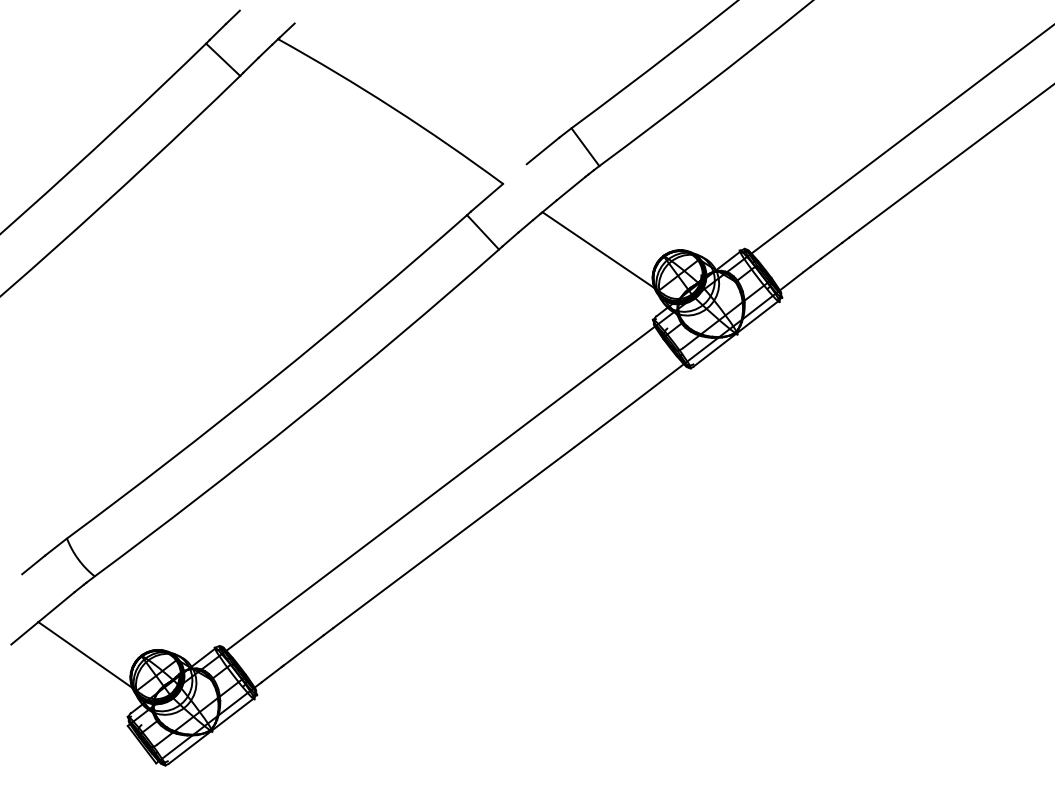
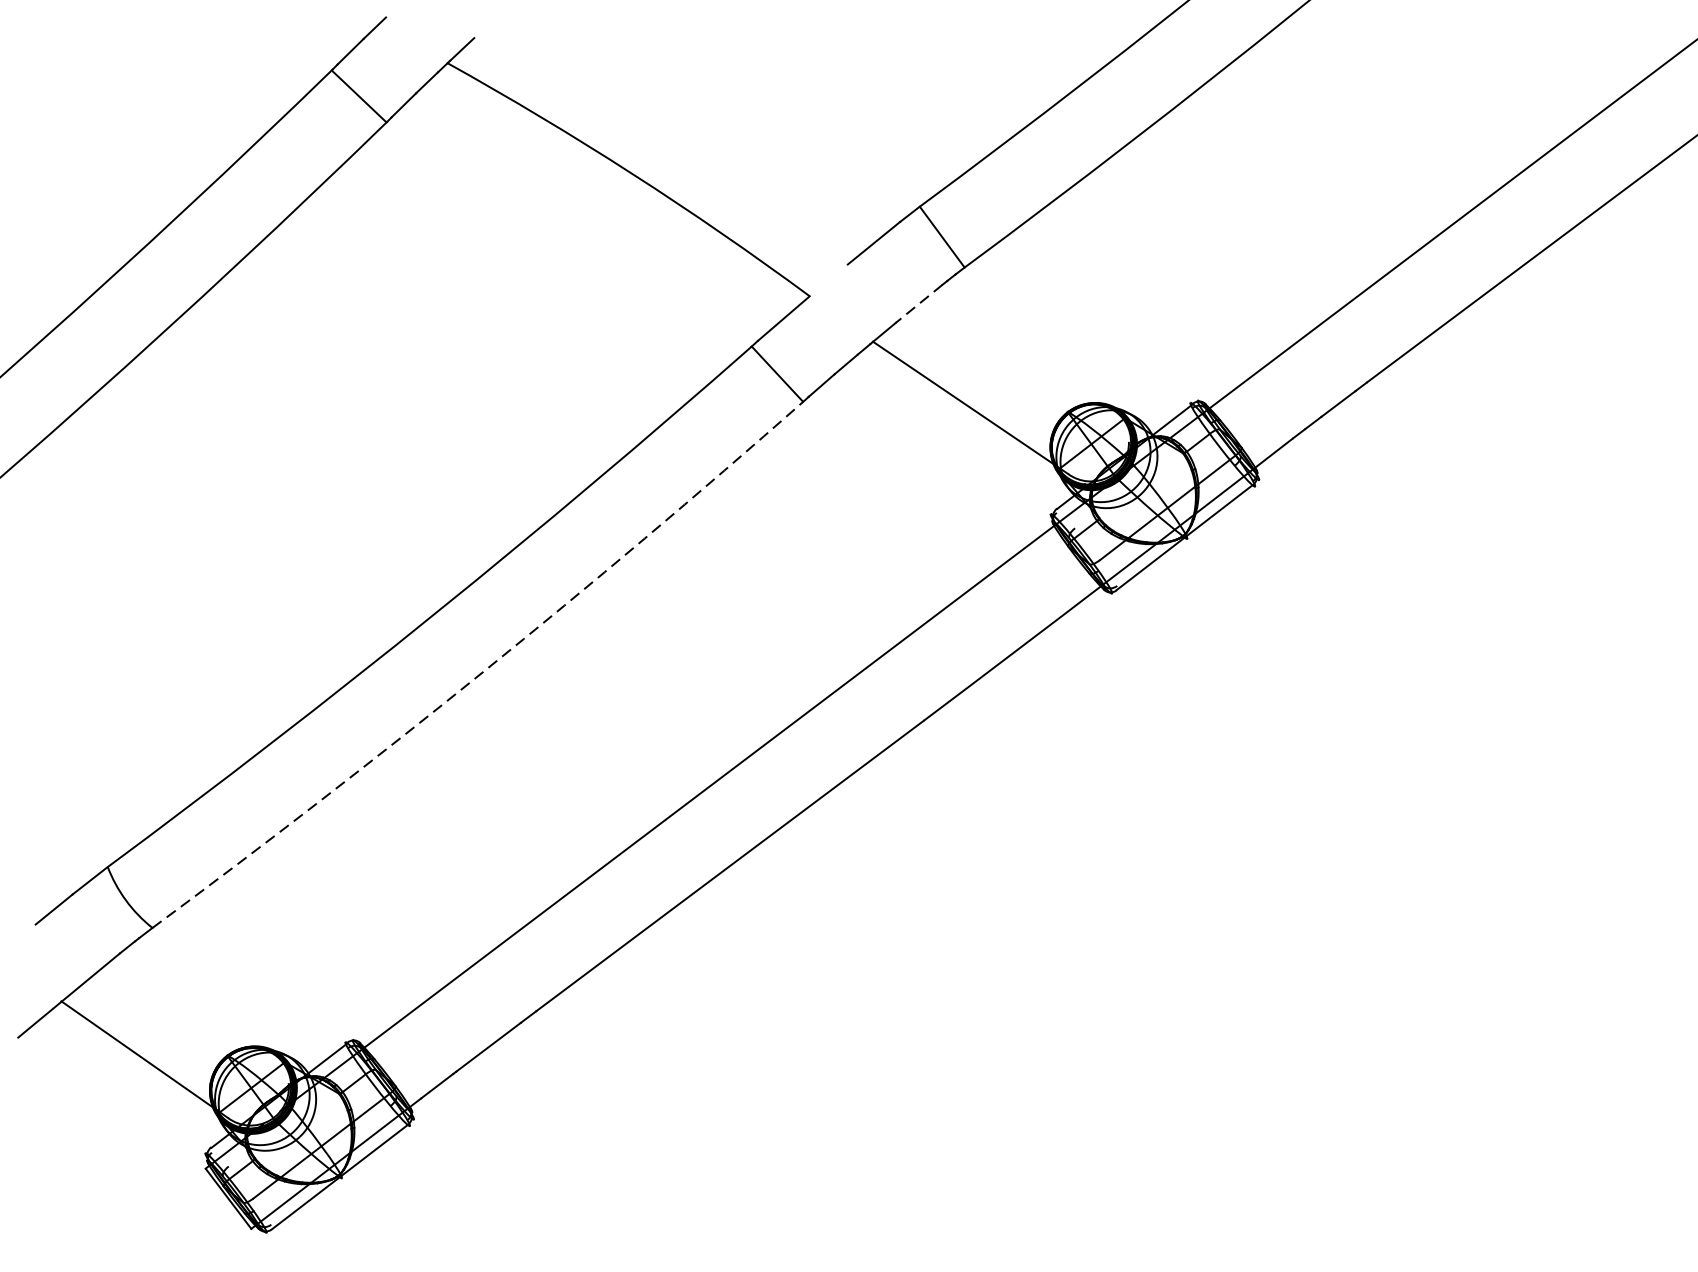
line: (571, 188) -> (919, 303), solid -> dashed
arc: (300, 417) -> (483, 672), solid -> dashed

